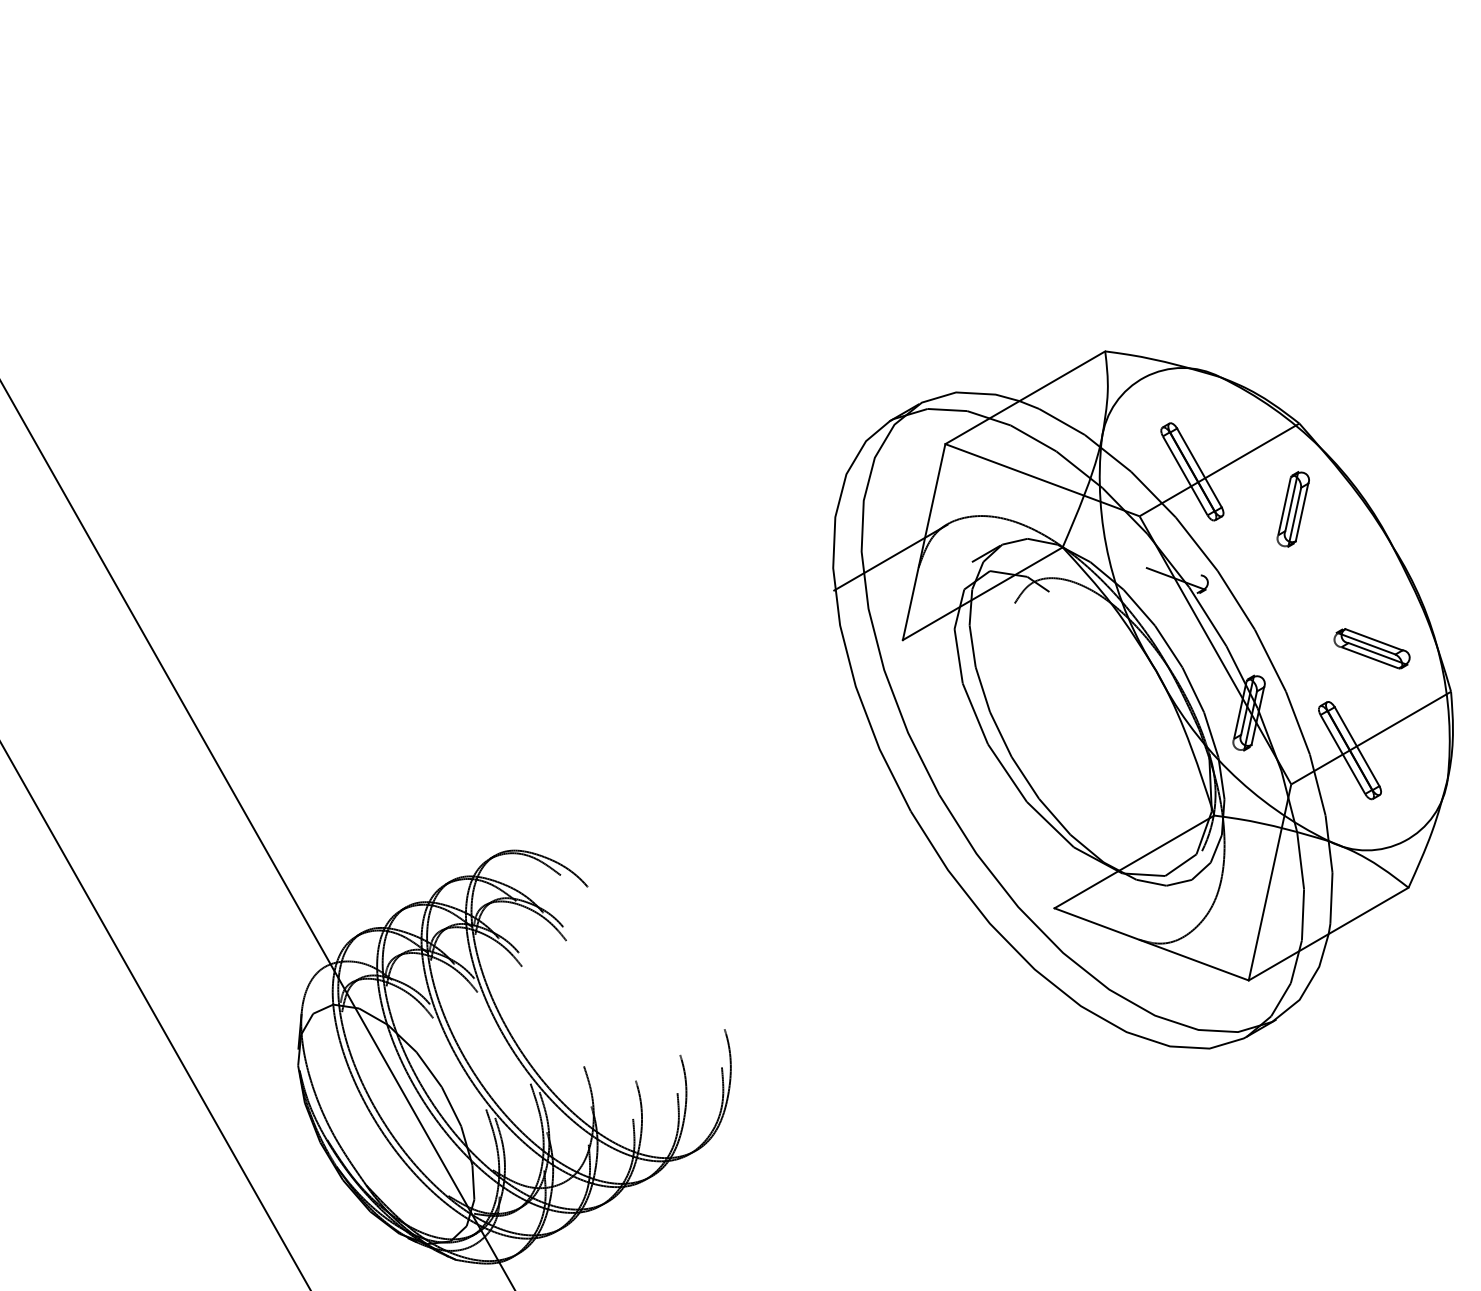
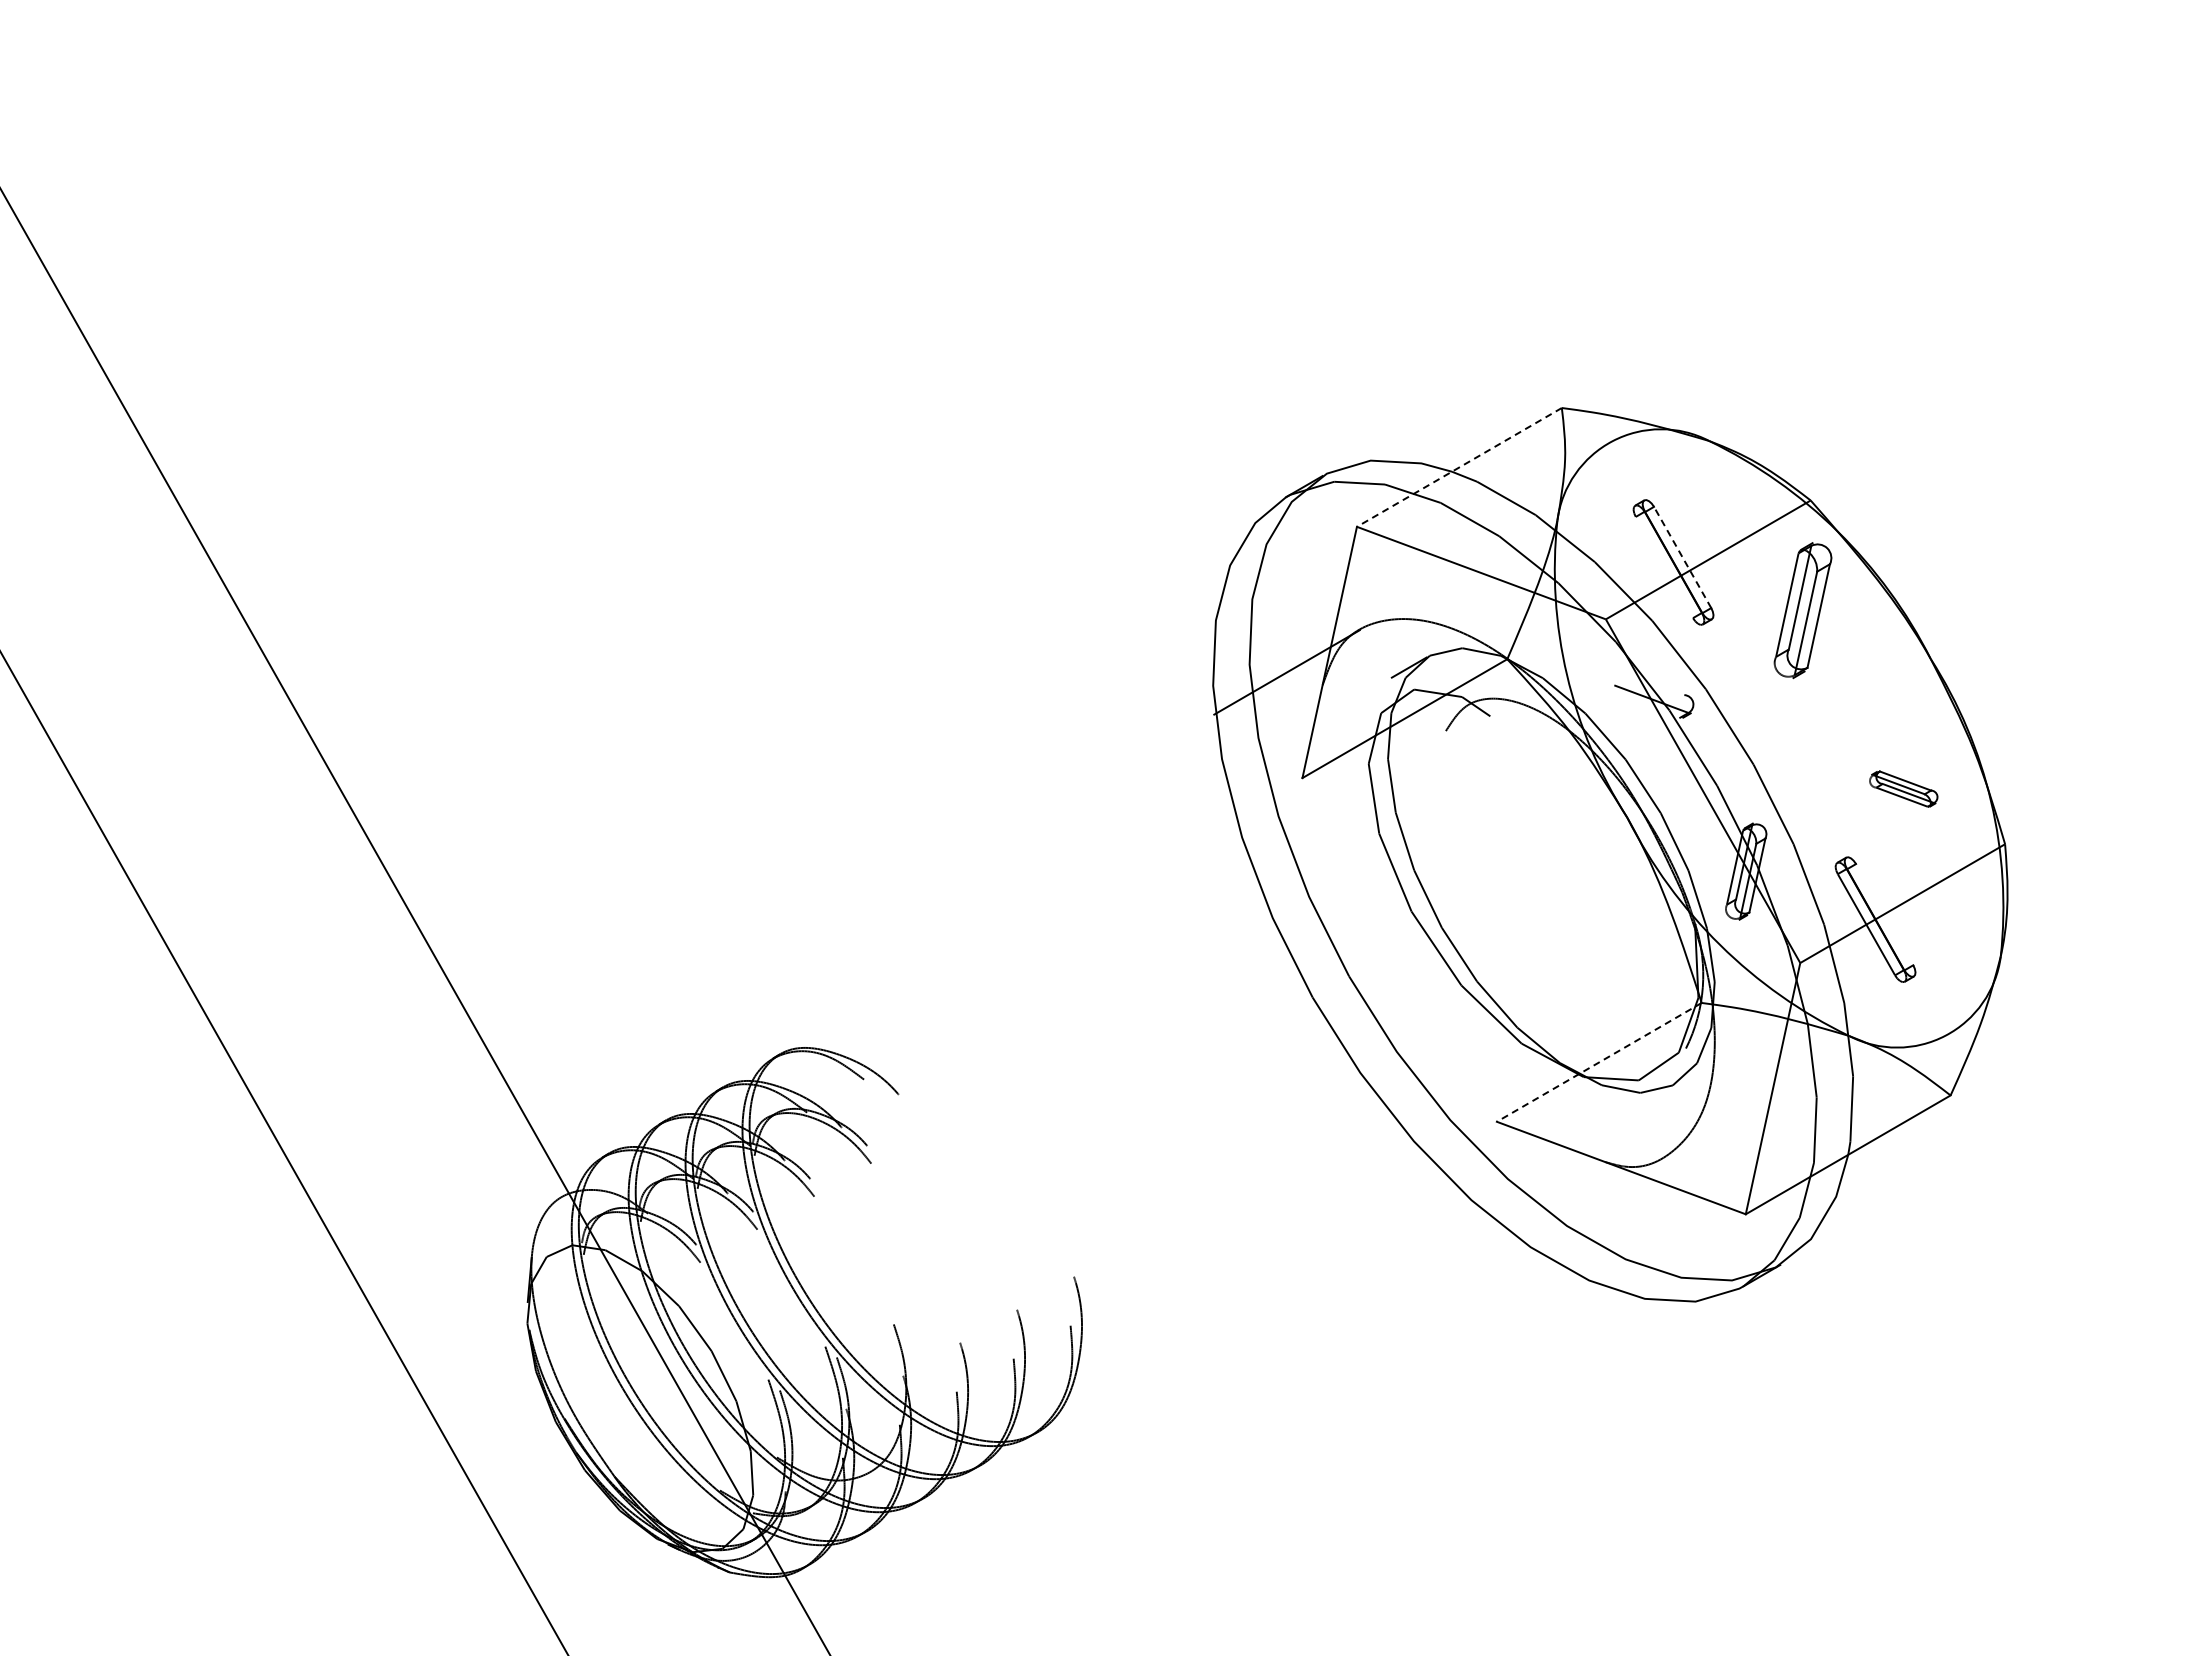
line: (1024, 397) -> (1458, 467), solid -> dashed
line: (1199, 468) -> (1682, 557), solid -> dashed
line: (1185, 475) -> (1664, 567), removed
part: (1292, 509) -> (1802, 610), size x1.4
part: (1371, 648) -> (1903, 788), size x0.7
line: (1356, 746) -> (1884, 914), removed
line: (1133, 862) -> (1598, 1062), solid -> dashed

